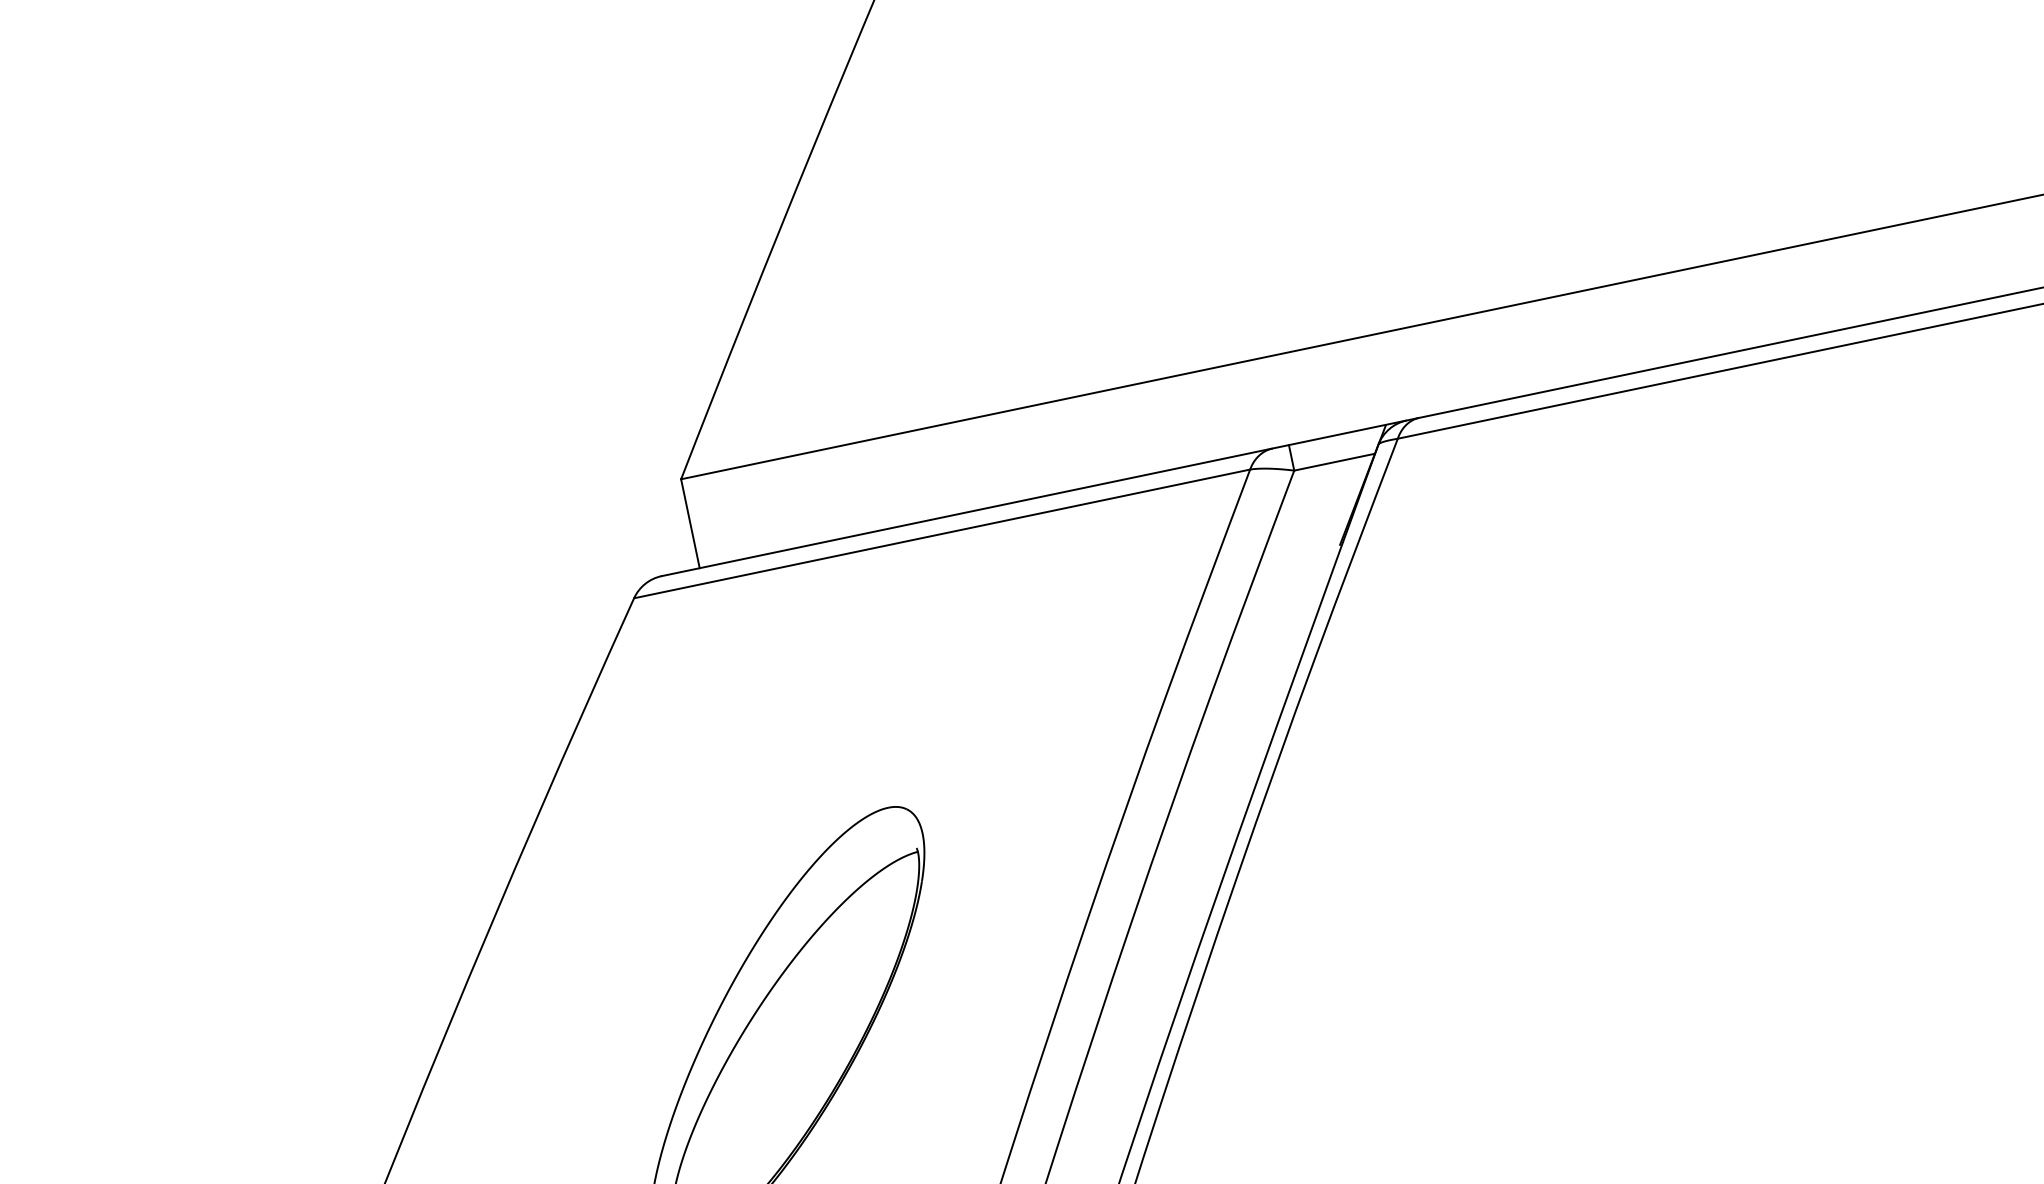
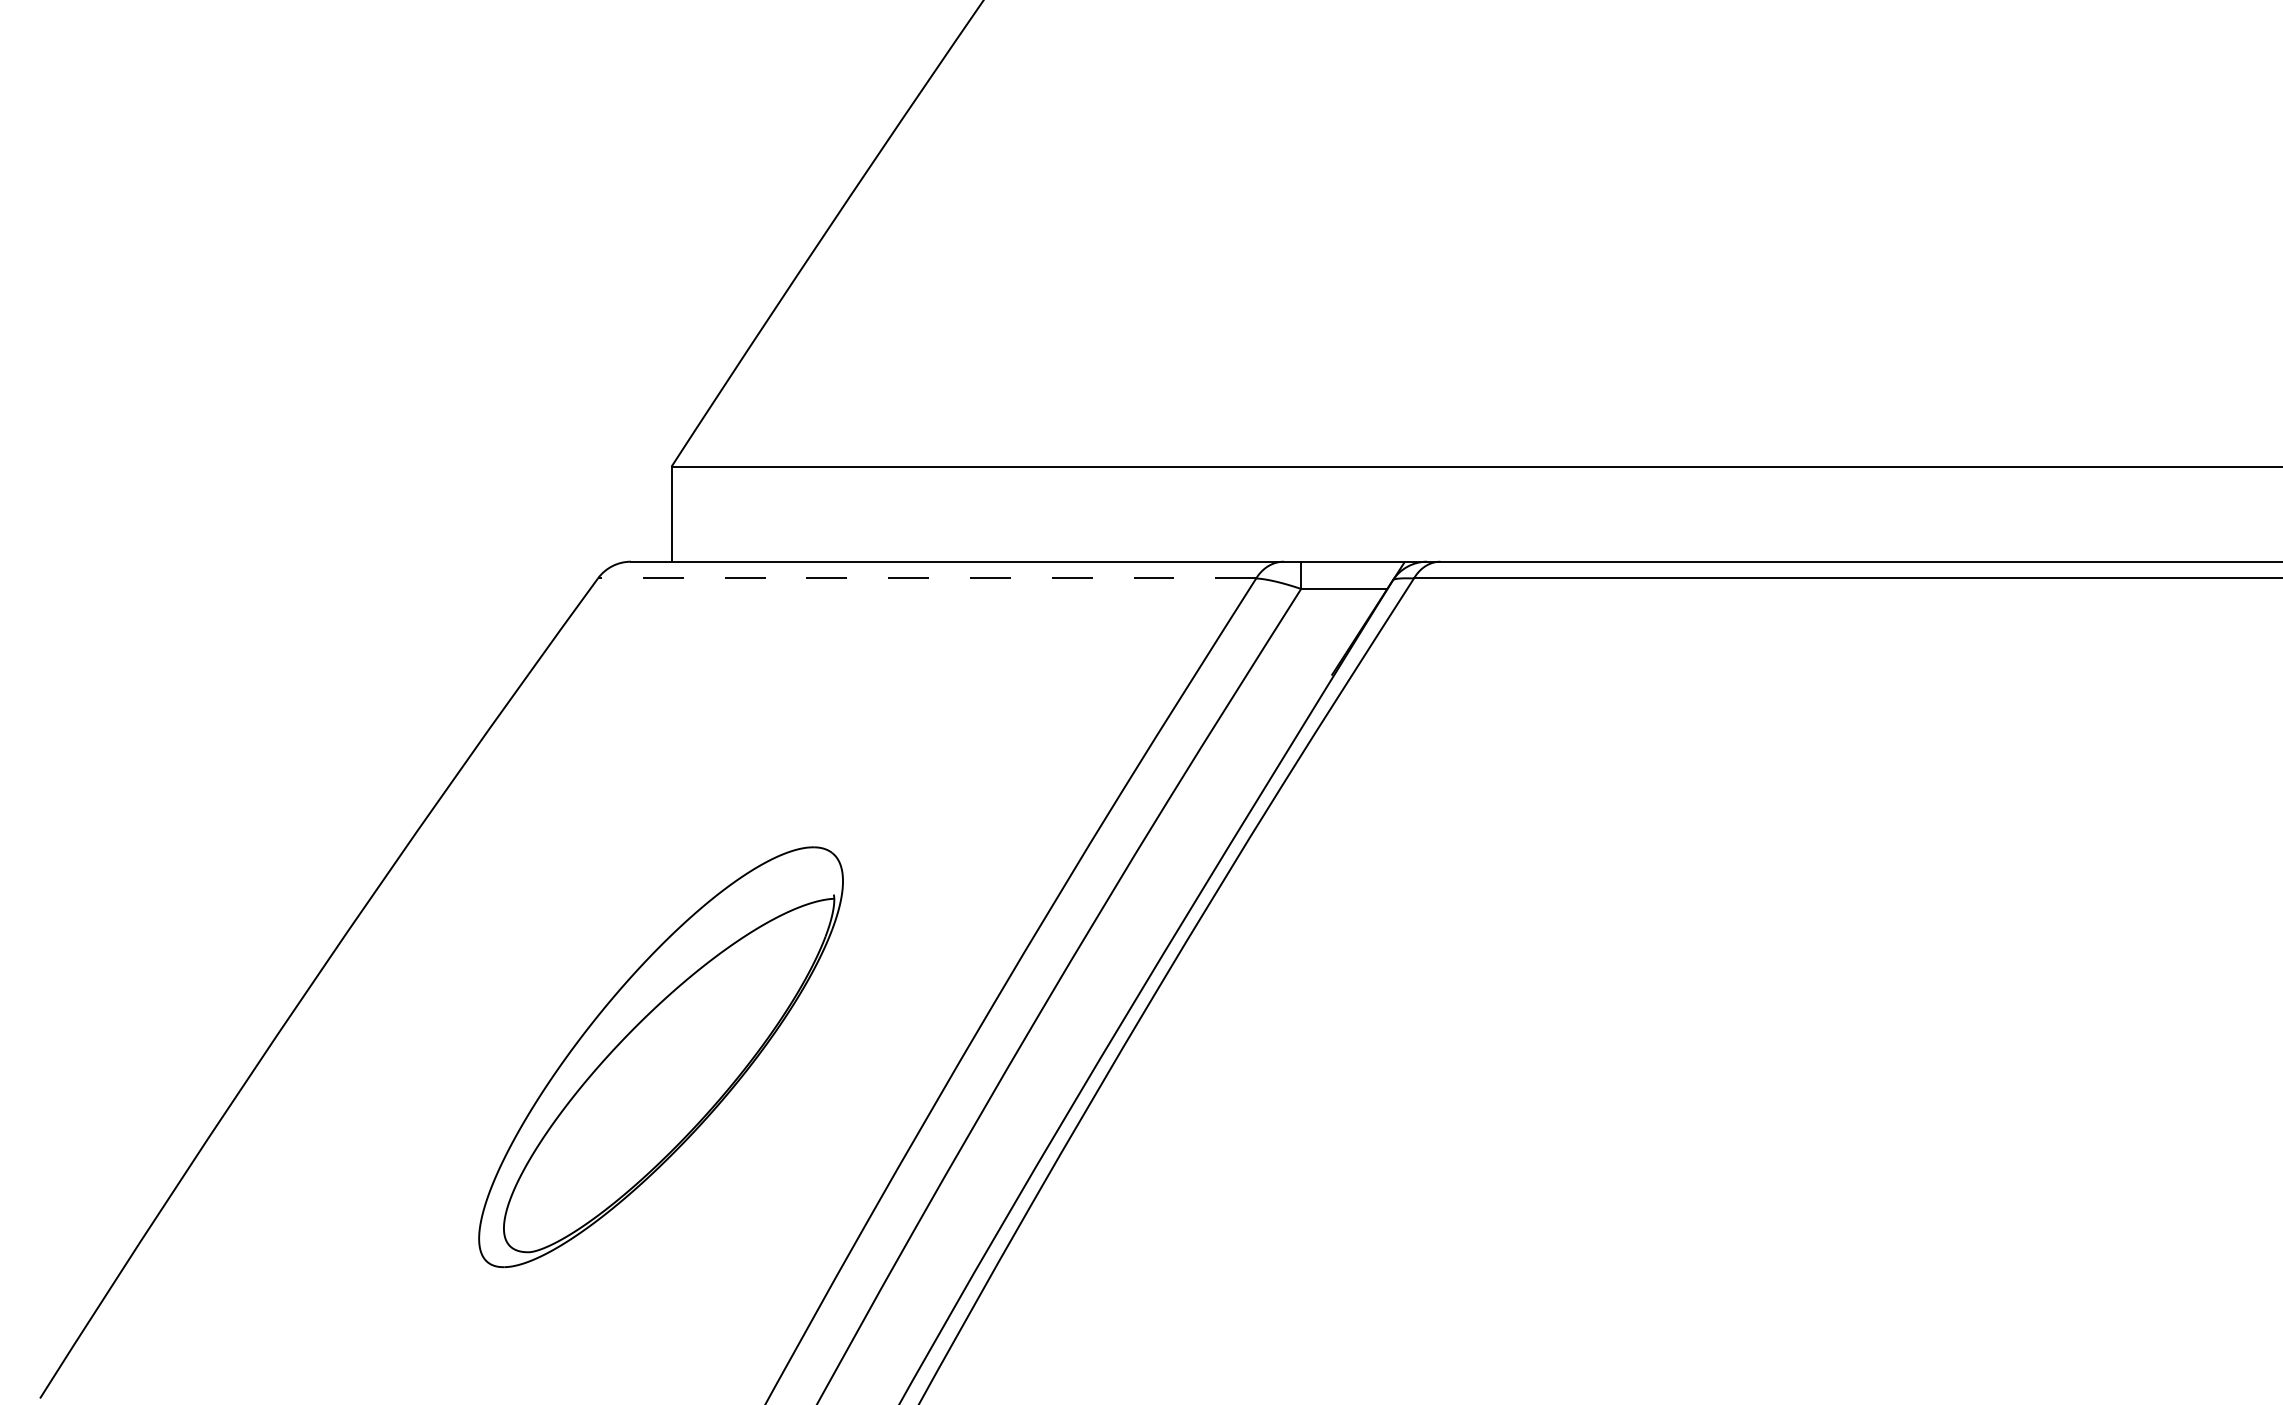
line: (941, 534) -> (926, 578), solid -> dashed

